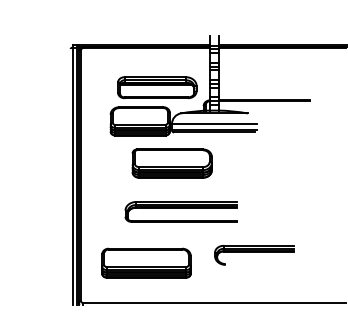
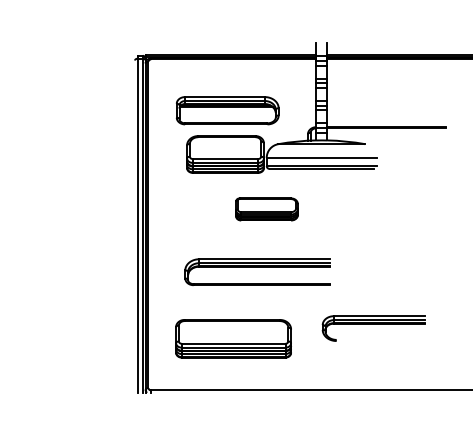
part: (157, 87) -> (227, 110), moved
part: (171, 163) -> (266, 209), size x0.6
part: (181, 211) -> (257, 271), moved

